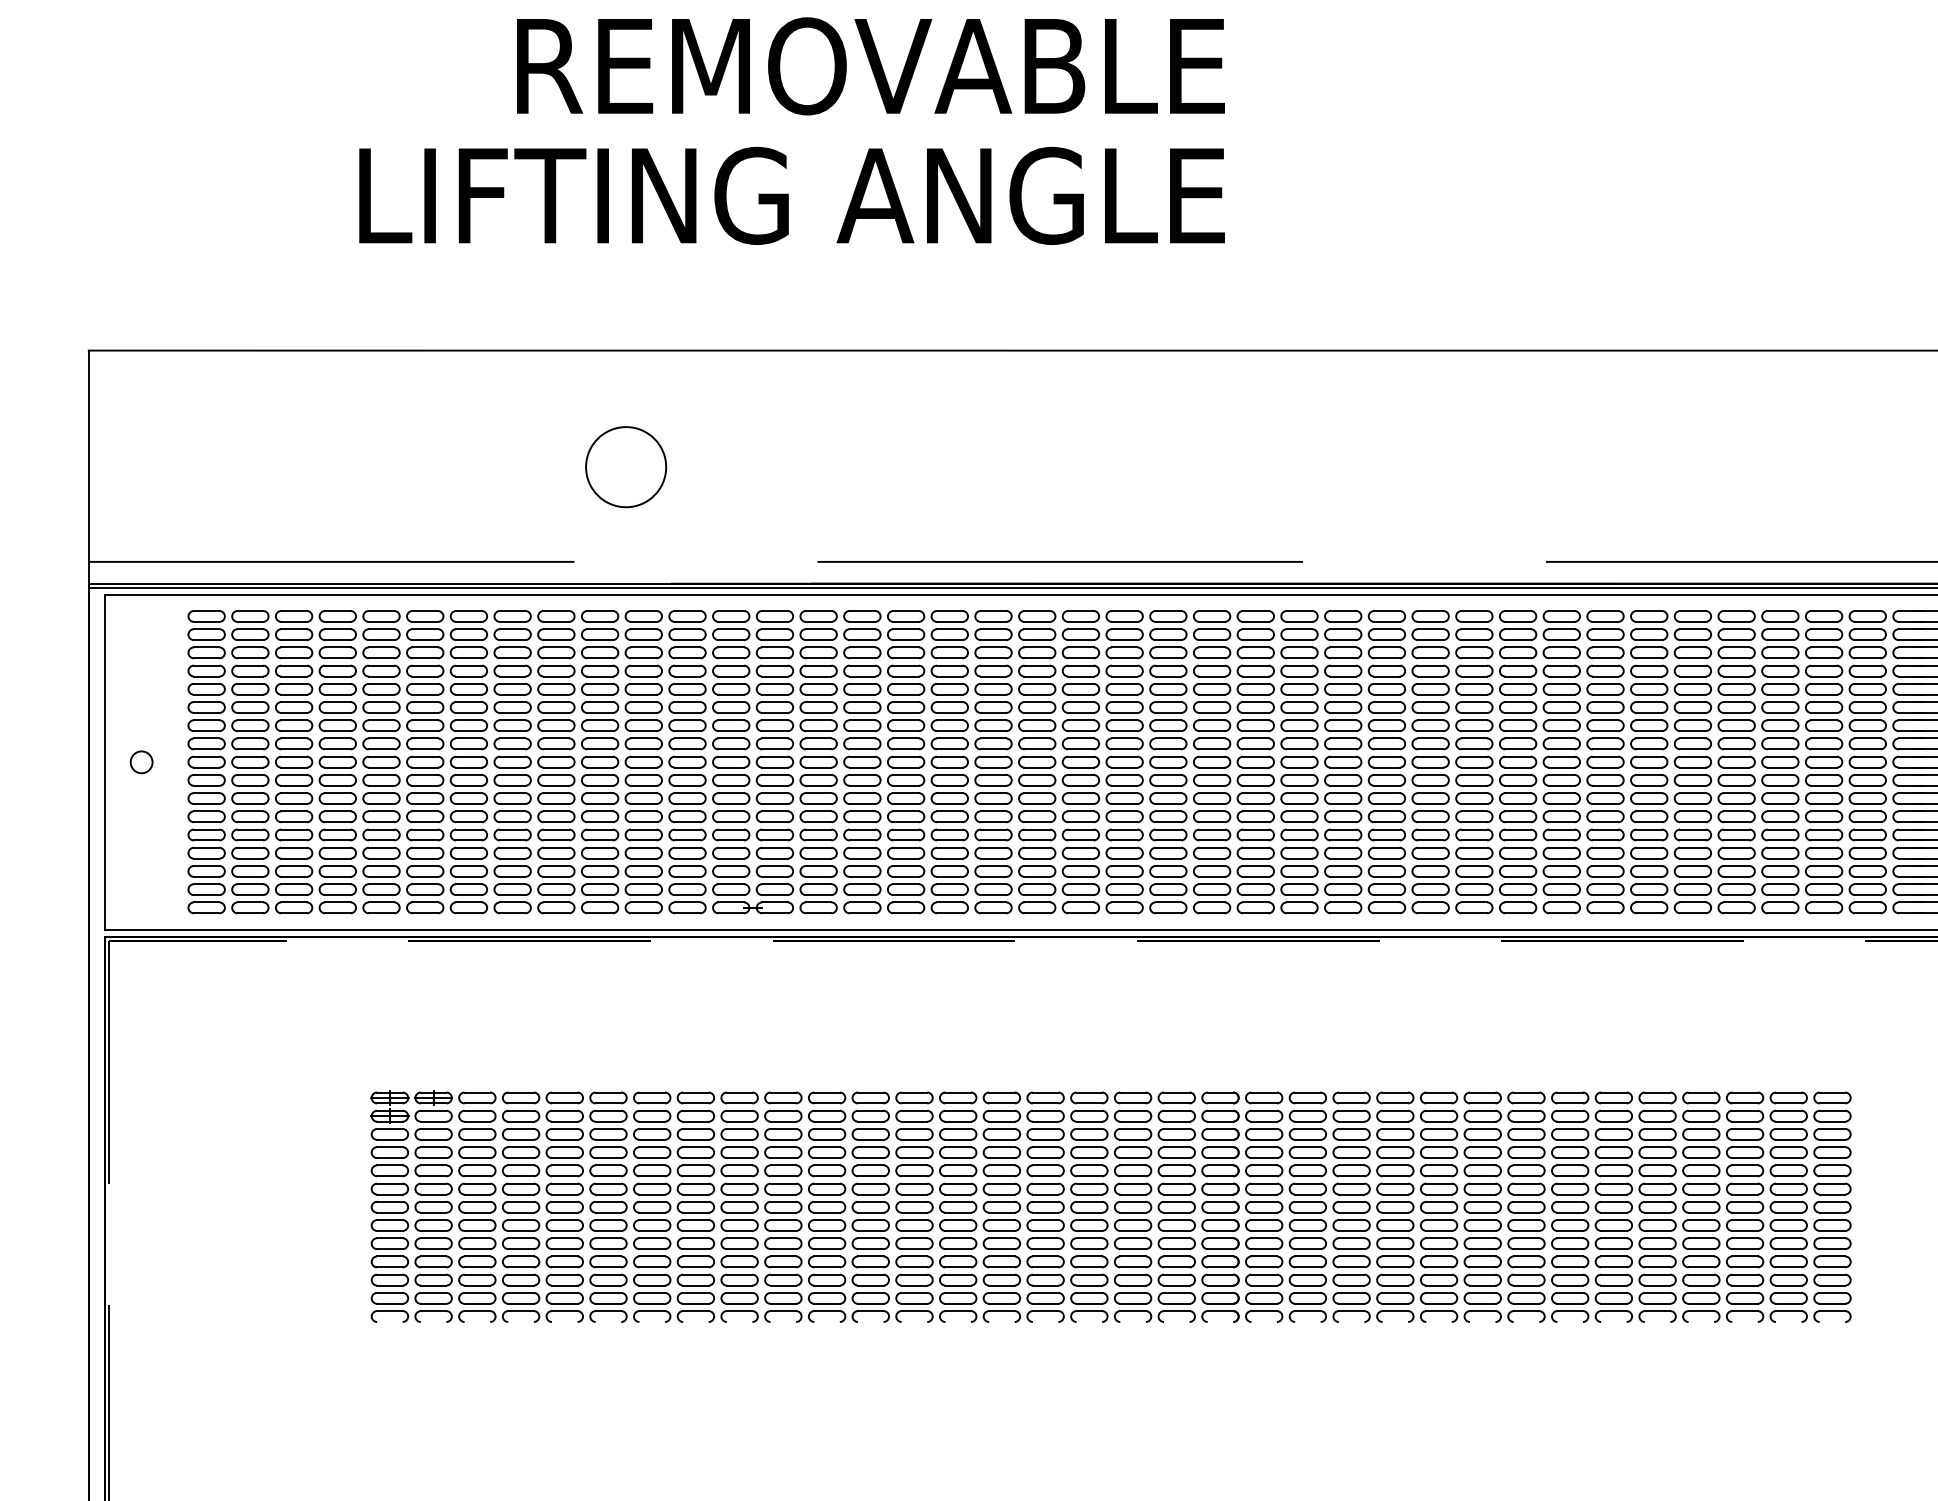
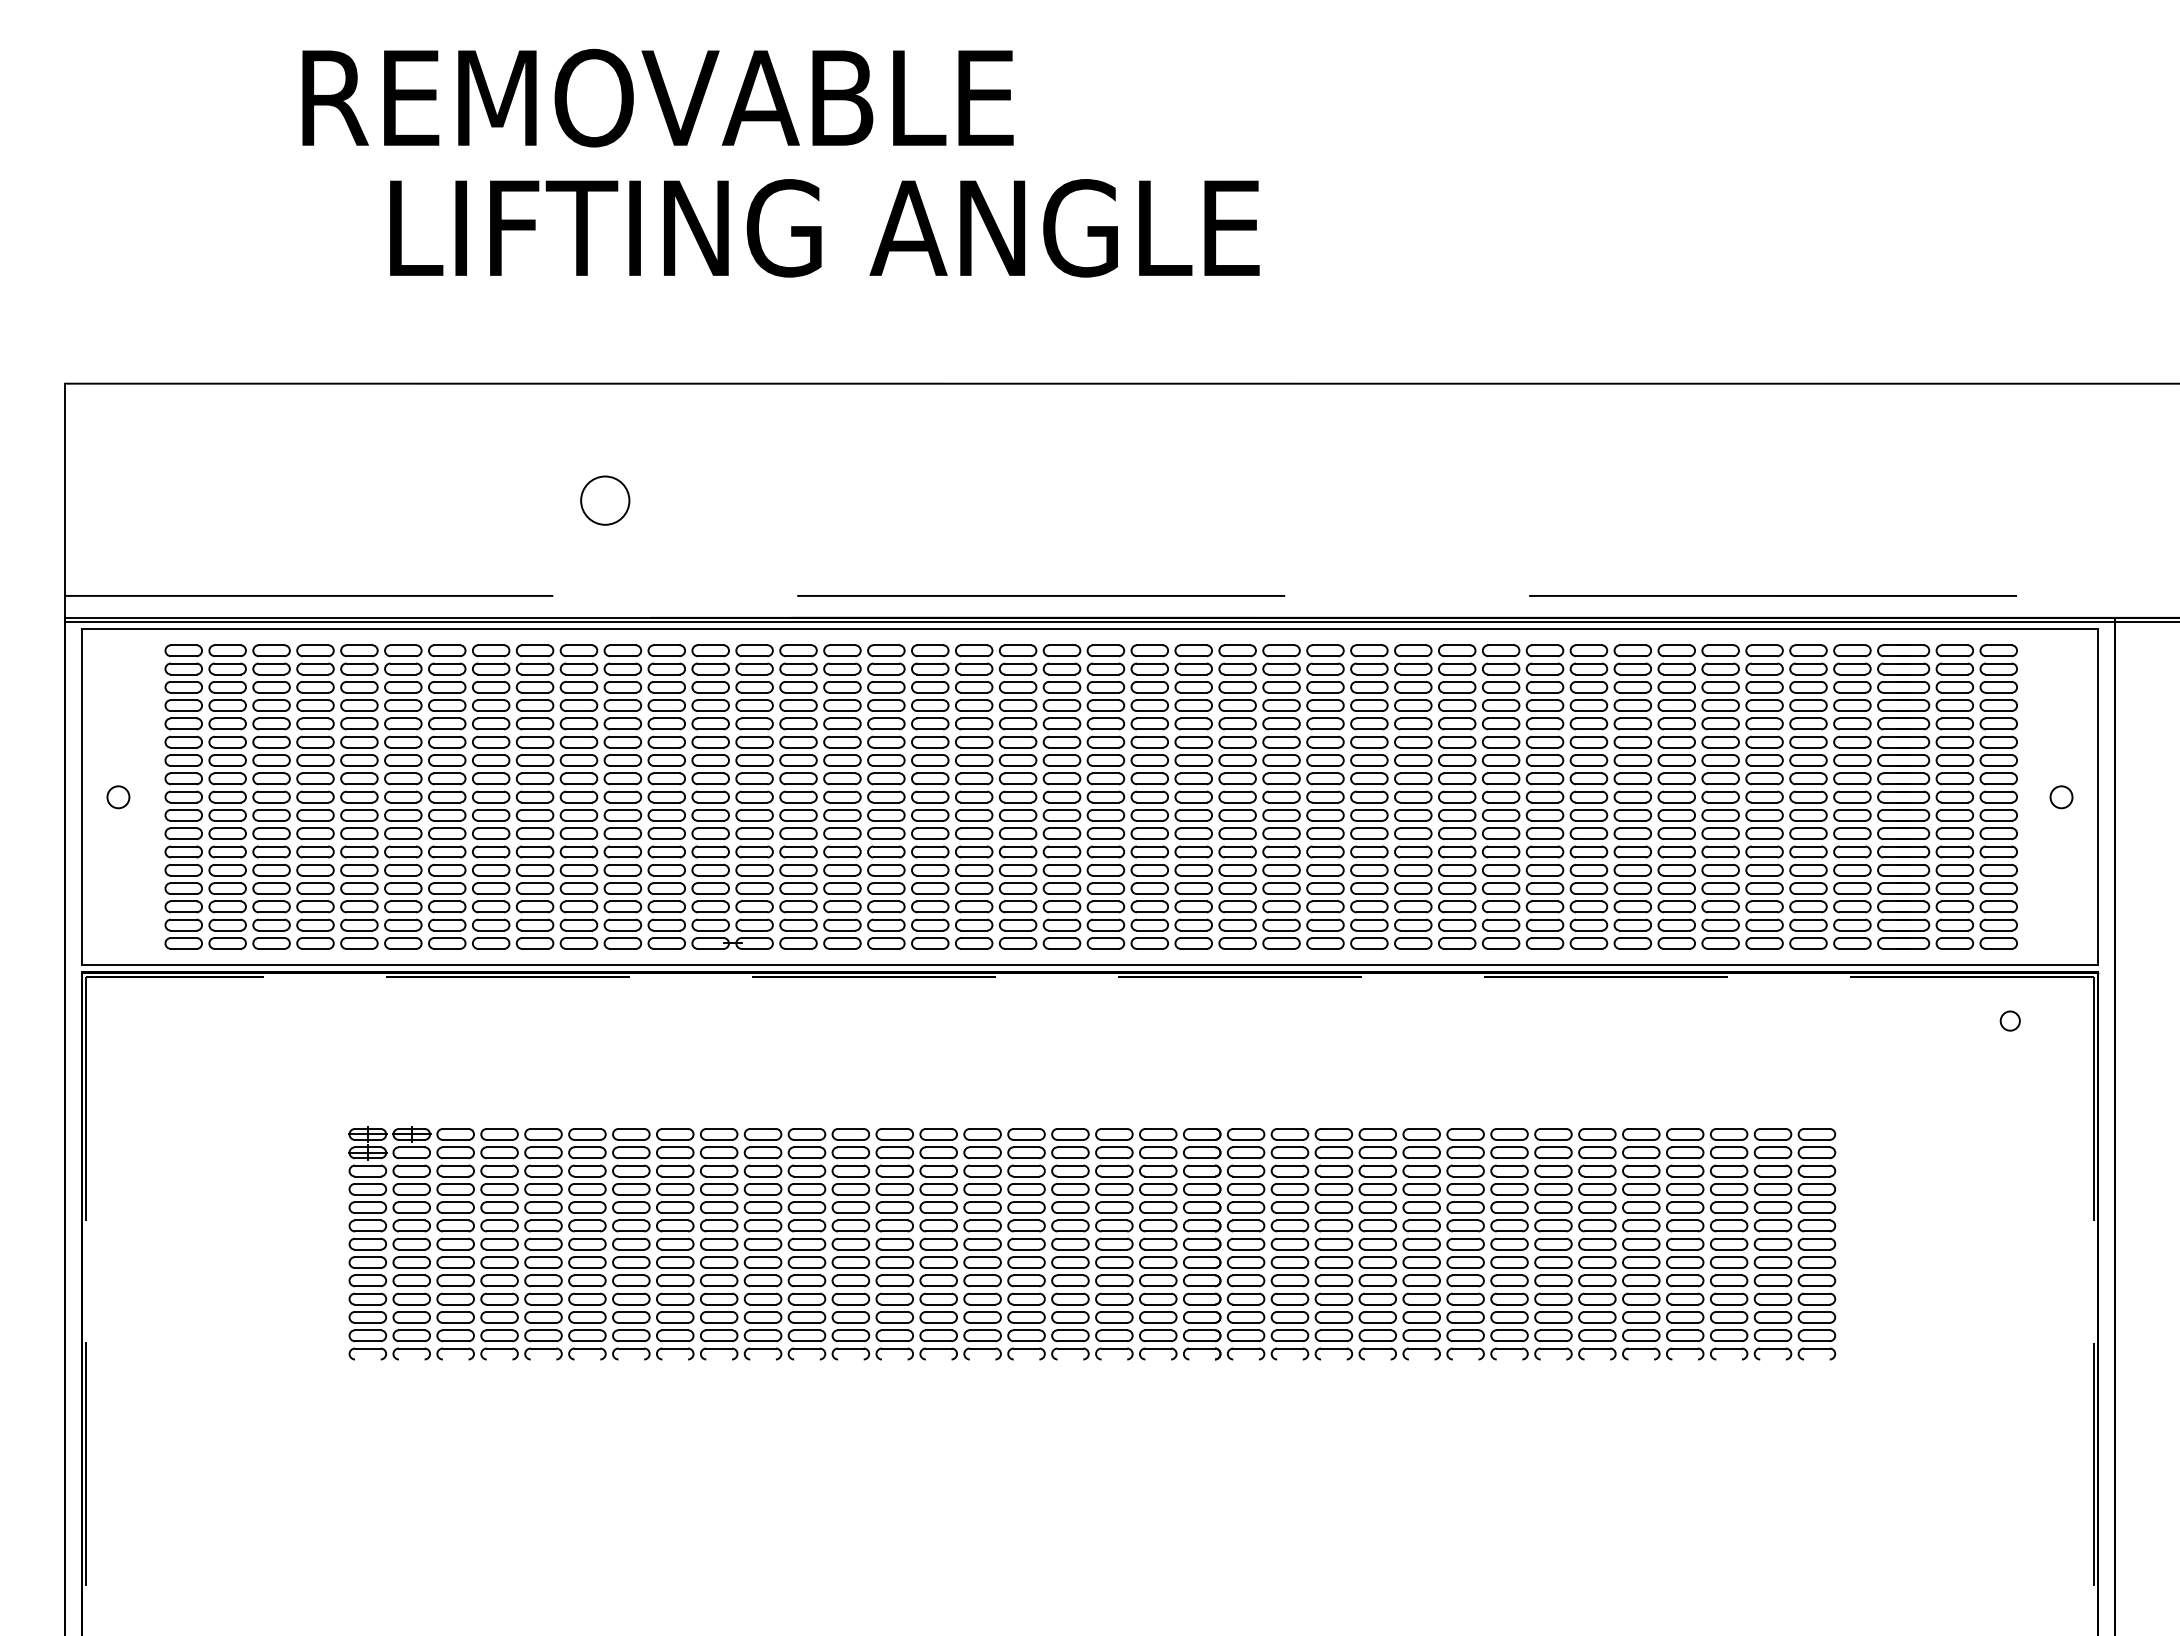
text: (870, 65) -> (657, 97), moved
text: (791, 196) -> (824, 228), moved
circle: (626, 466) -> (605, 500), size x0.6

